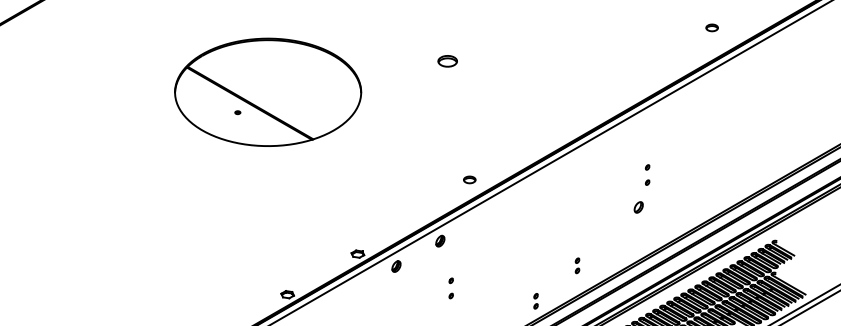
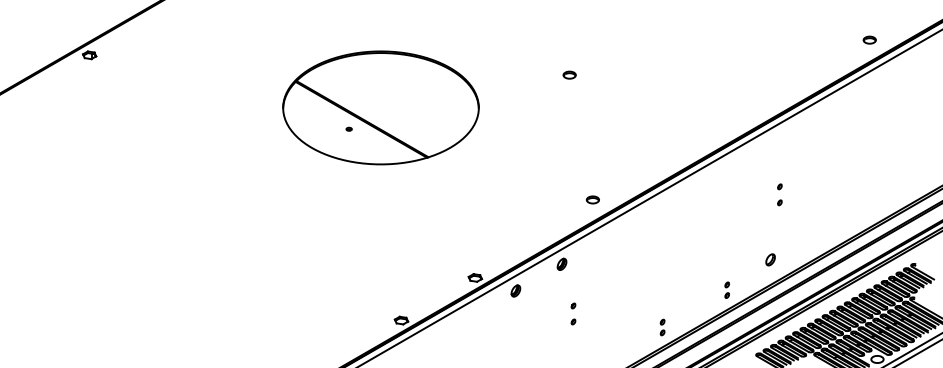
part: (711, 27) -> (869, 39), moved
part: (447, 60) -> (569, 74), size x0.62
part: (638, 207) -> (770, 259), moved
part: (576, 265) -> (726, 289), moved

